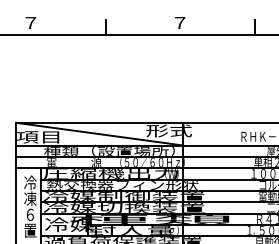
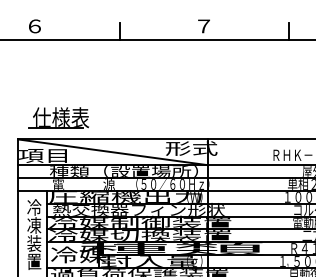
text: (30, 23) -> (34, 26), ７ -> ６
part: (51, 103) -> (58, 117), added
text: (30, 214) -> (34, 243), ６ -> 装

